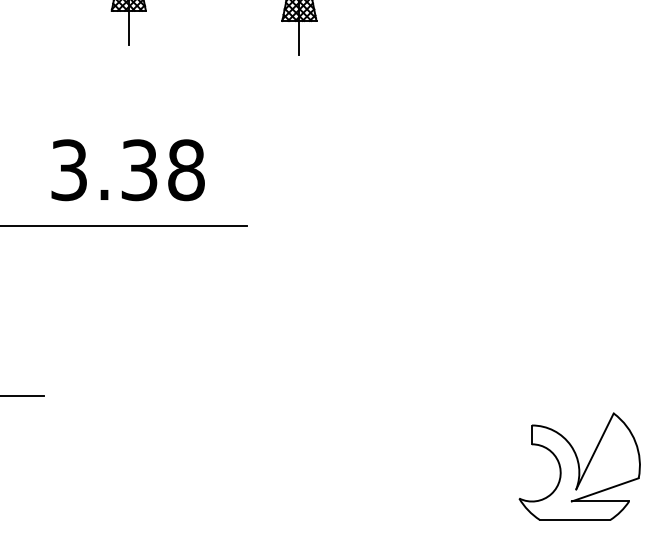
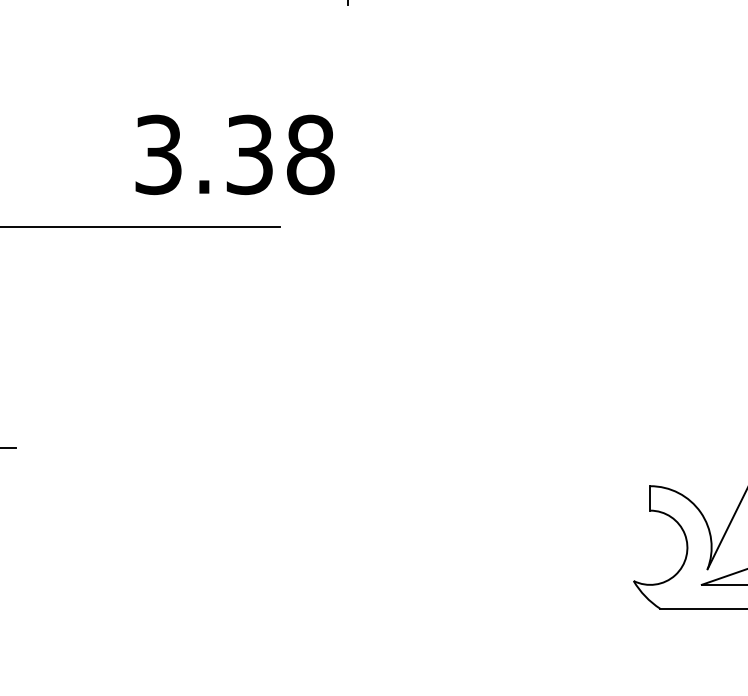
text: (127, 170) -> (234, 155), moved

